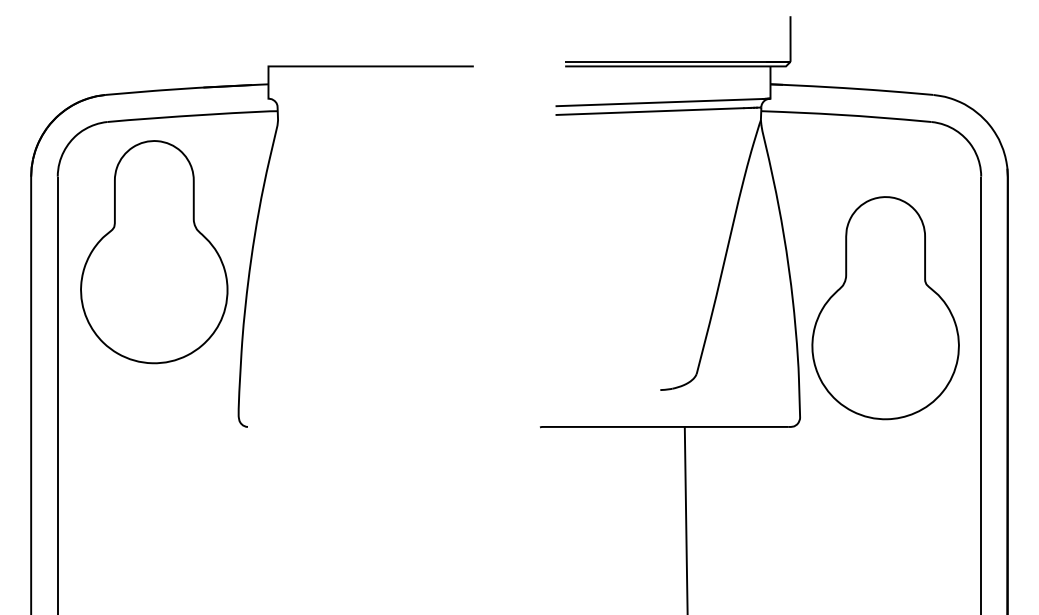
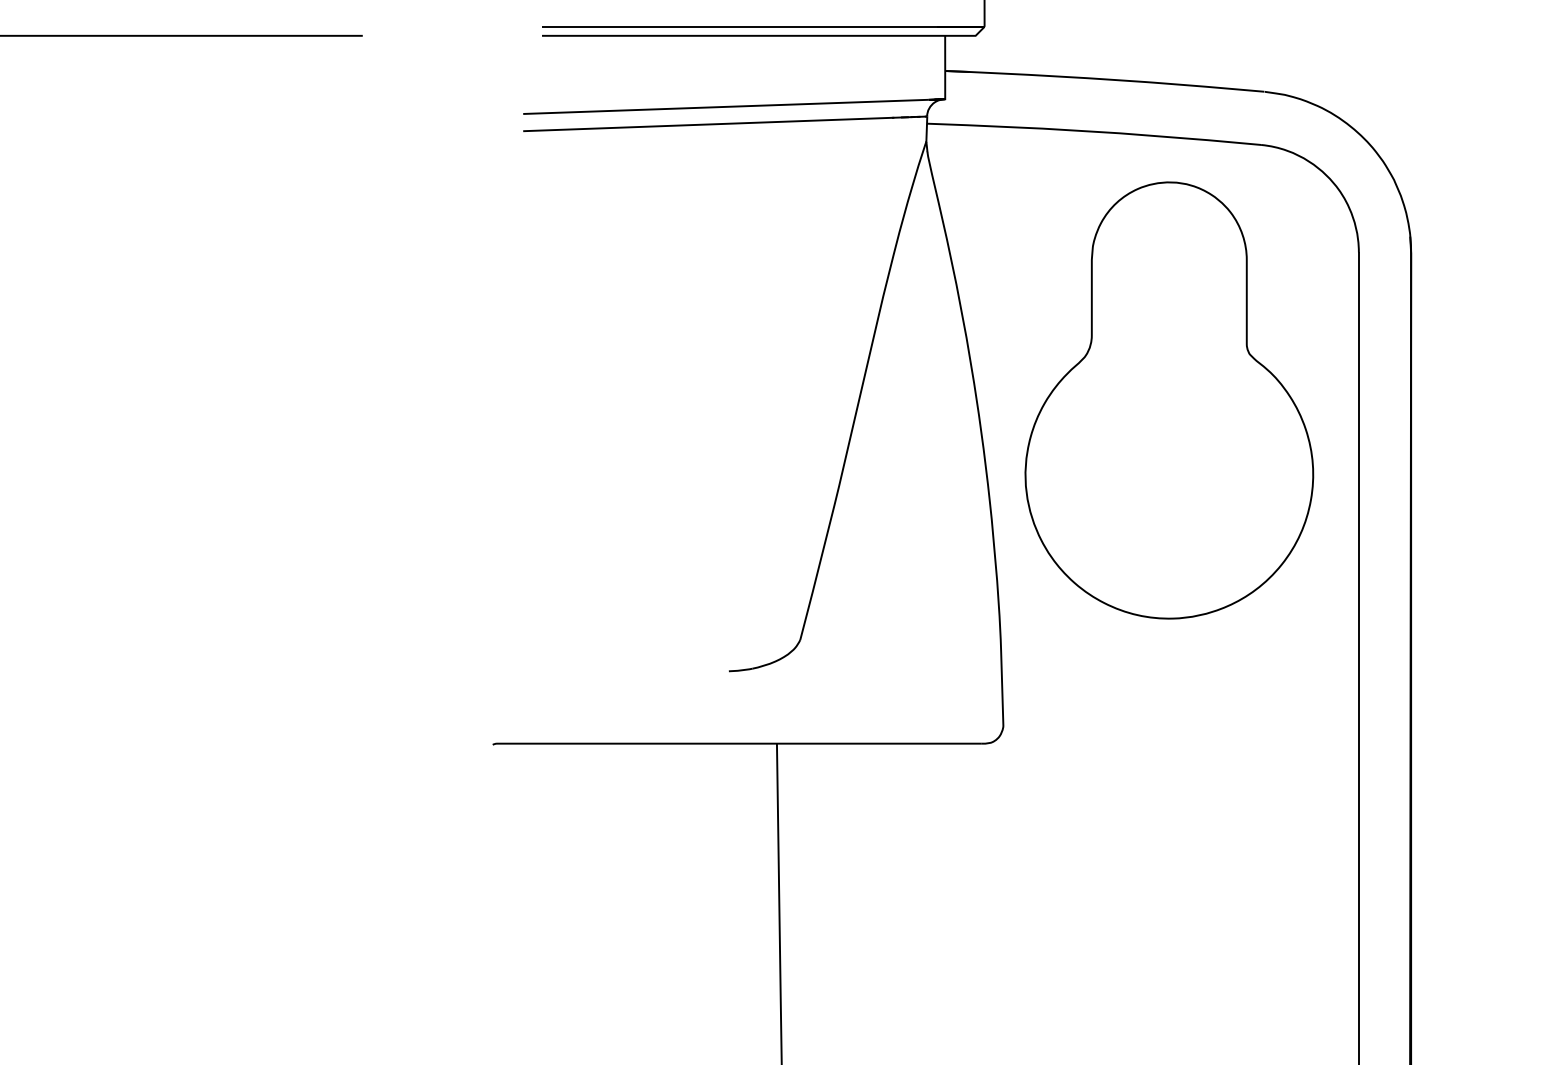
part: (885, 308) -> (1169, 401), moved

